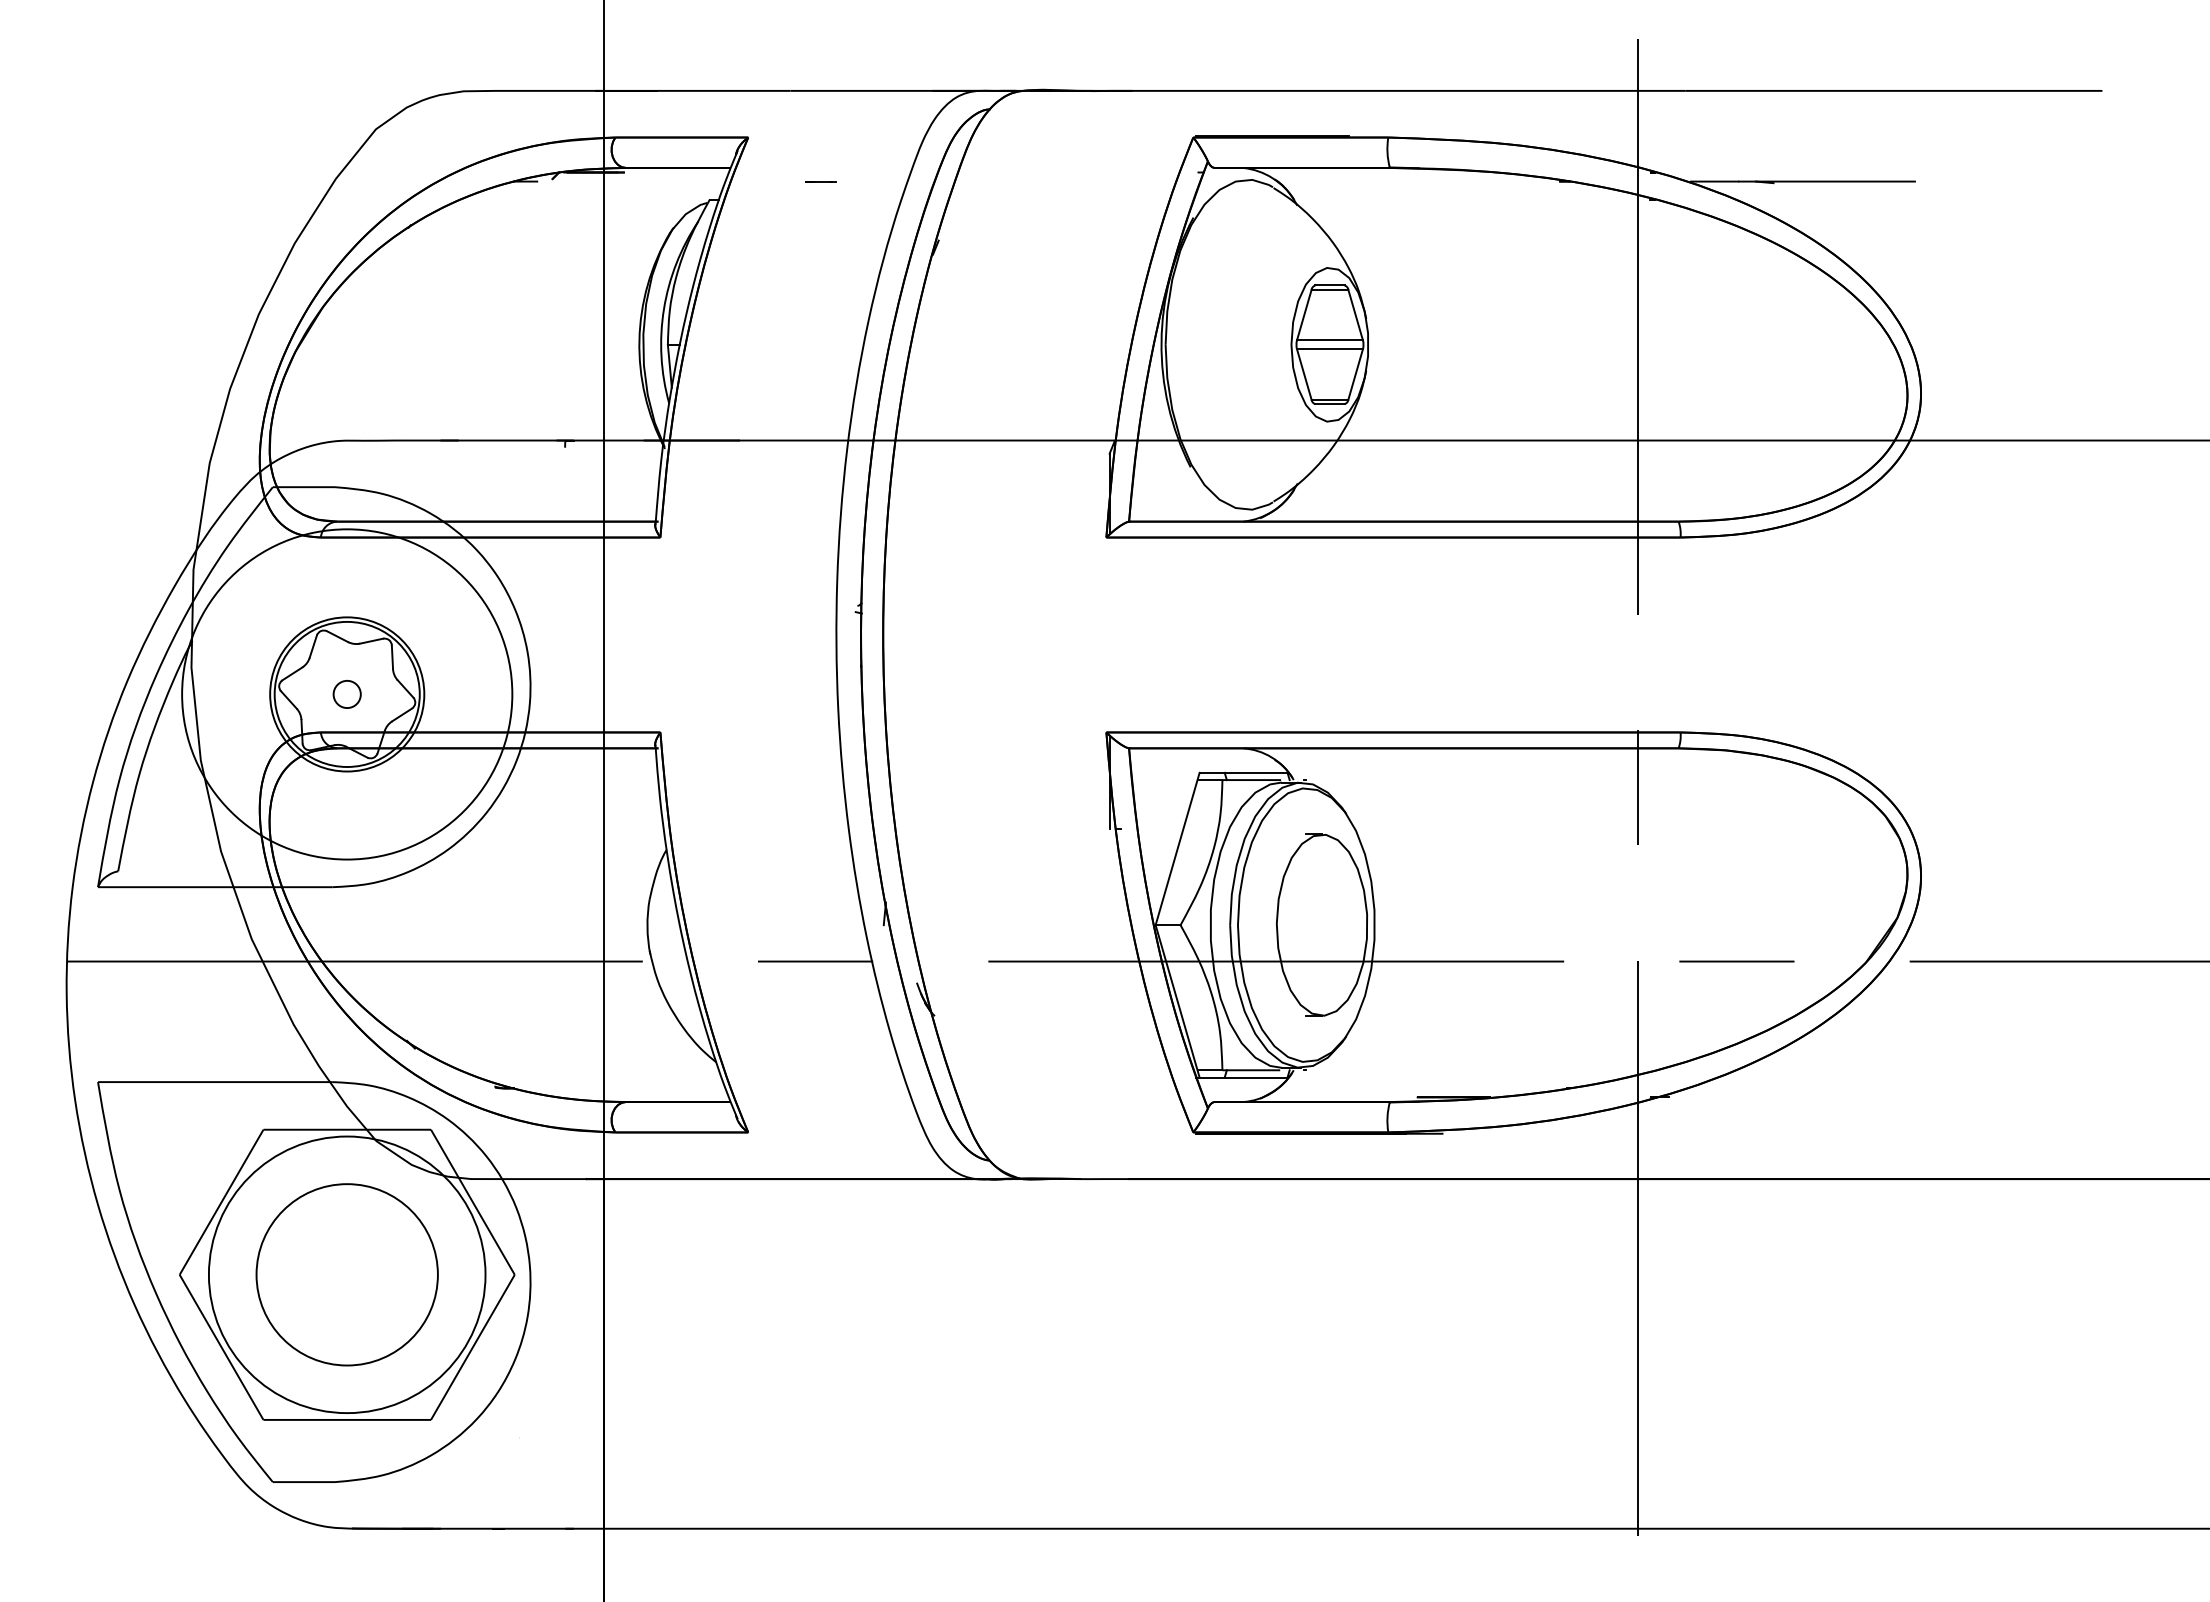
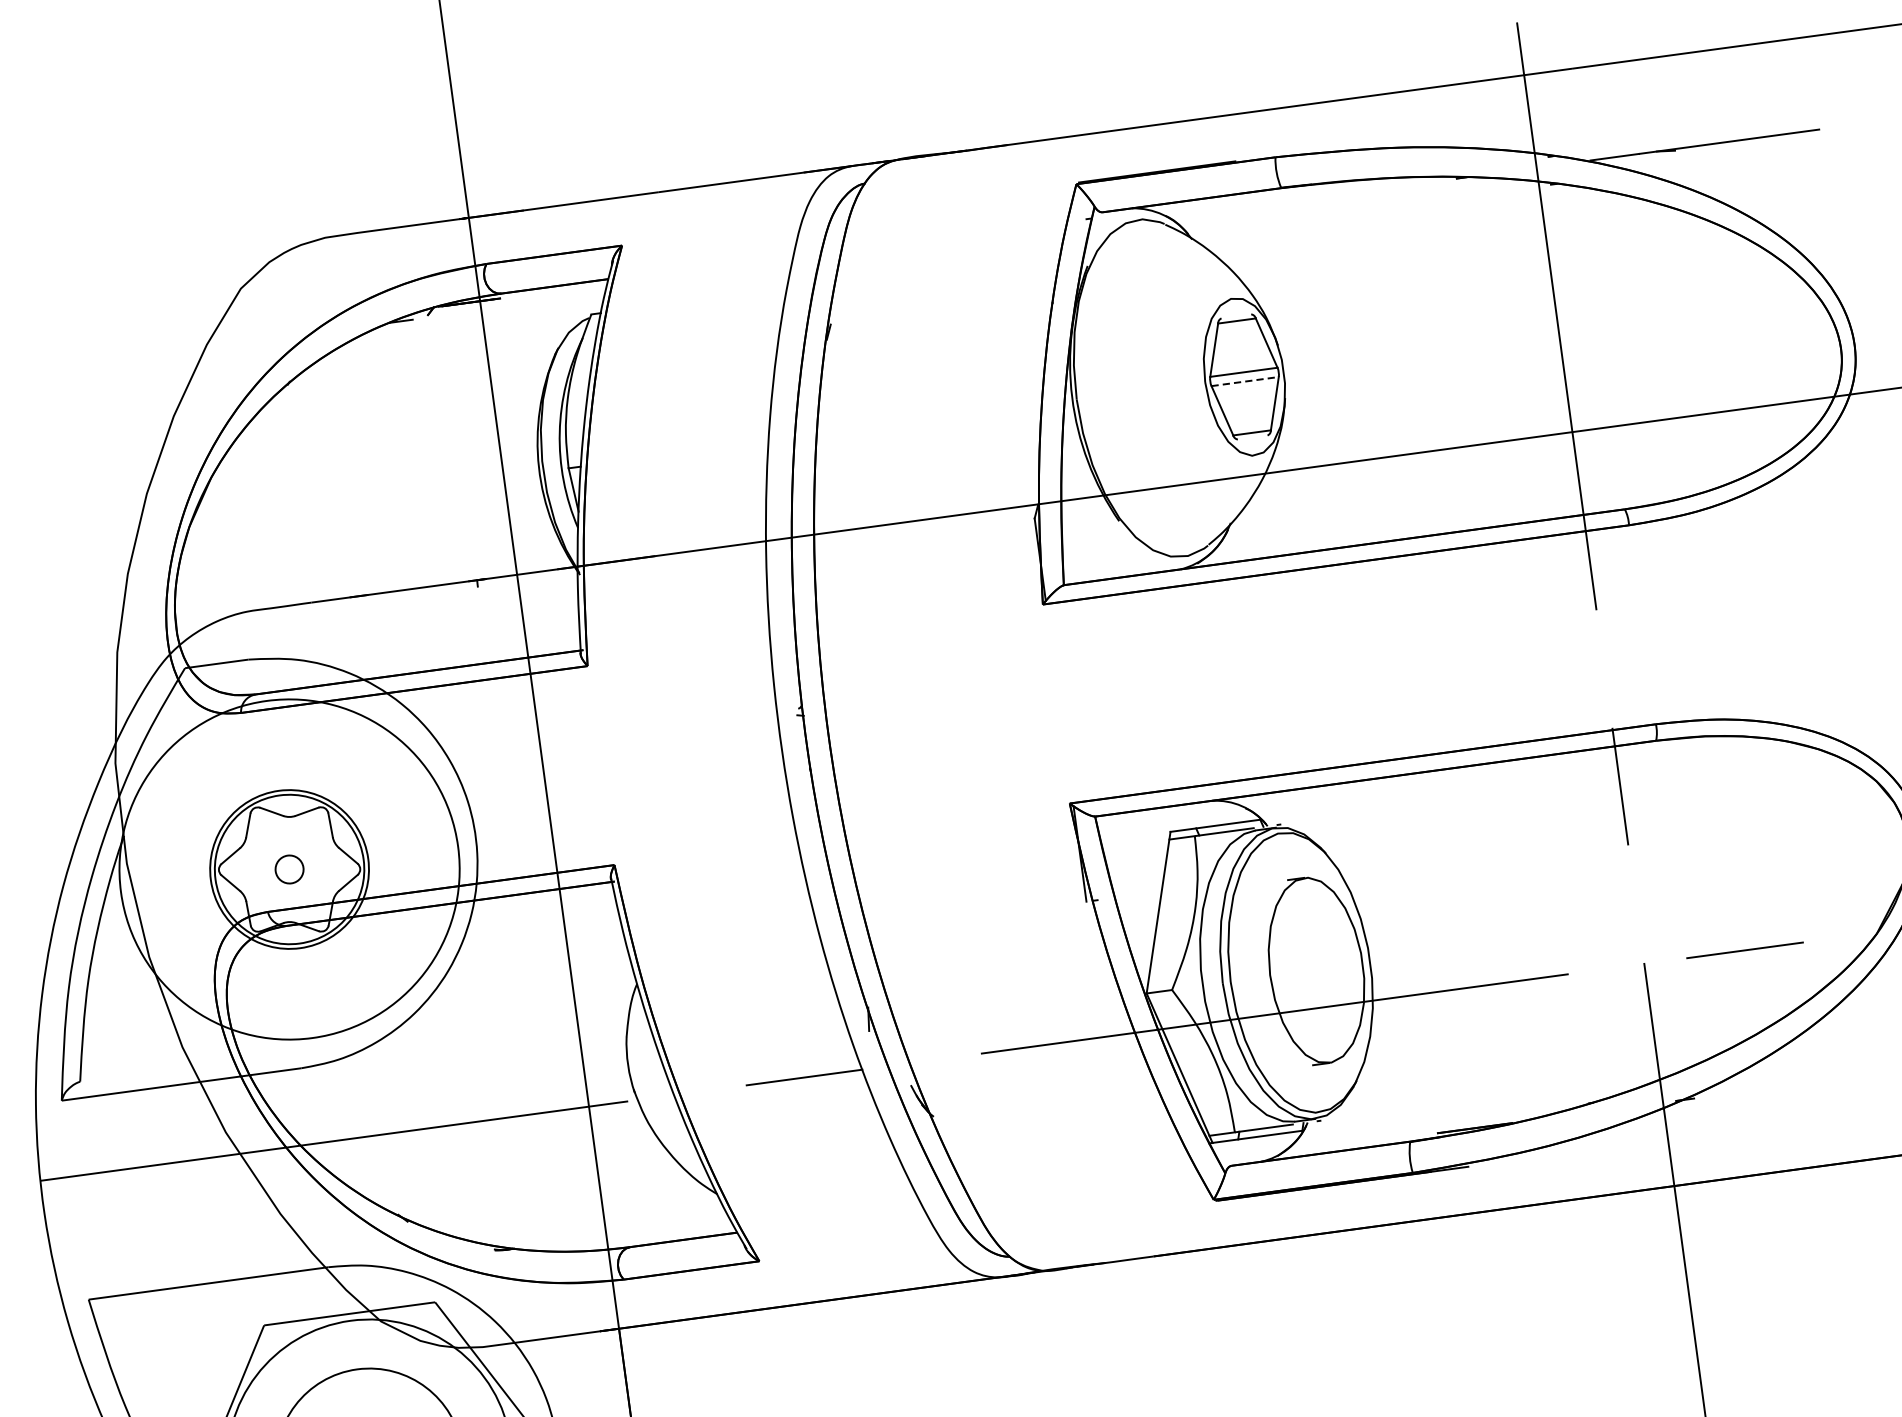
line: (820, 181) -> (701, 280), removed
line: (1329, 285) -> (1235, 316), removed
line: (1329, 349) -> (1244, 381), solid -> dashed
line: (1329, 404) -> (1252, 437), removed

